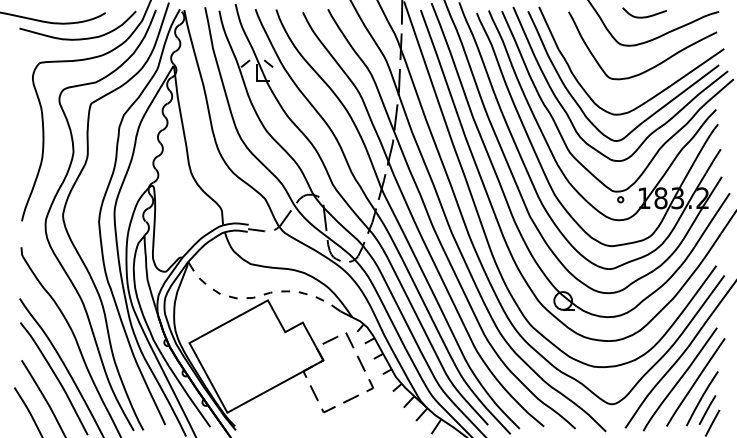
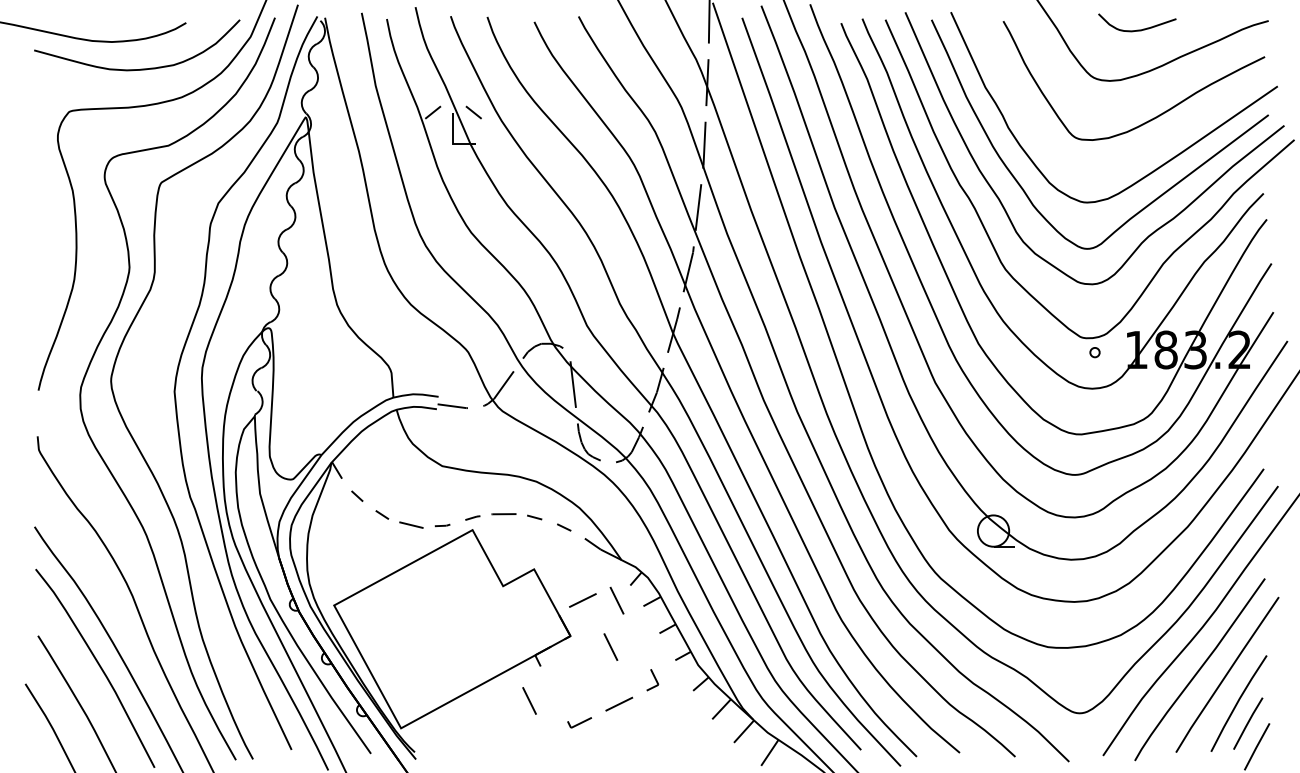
part: (285, 291) -> (503, 514), size x1.6
part: (233, 297) -> (411, 525), size x1.6
line: (360, 363) -> (609, 646), moved
line: (313, 393) -> (528, 701), moved

